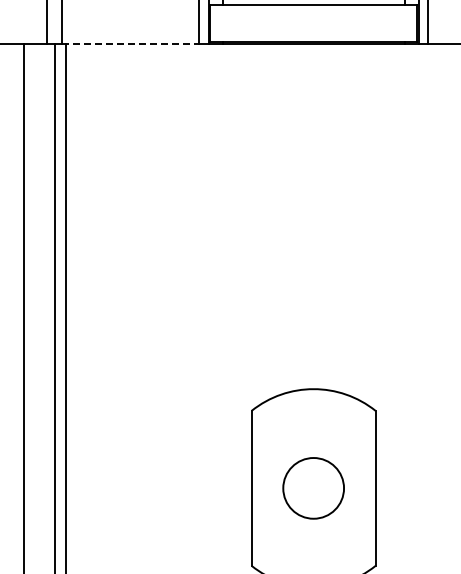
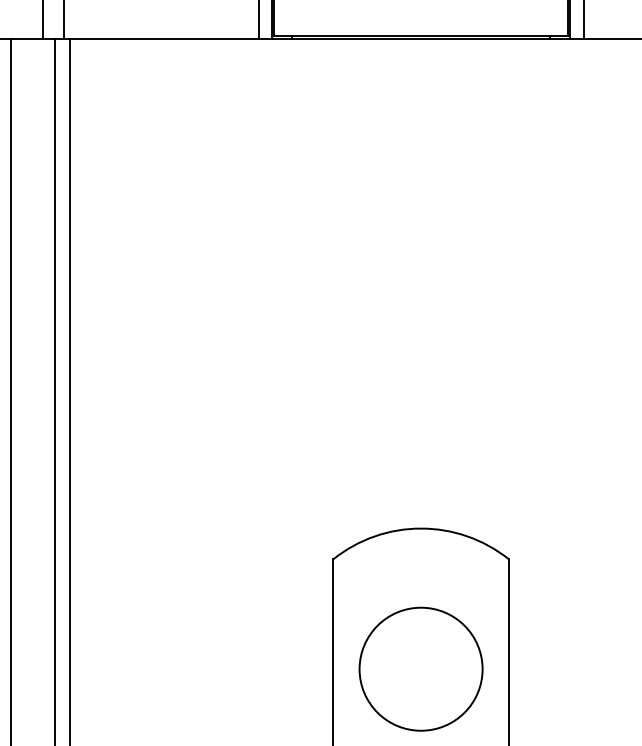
line: (130, 44) -> (161, 39), dashed -> solid
circle: (313, 487) -> (420, 667), size x1.43

